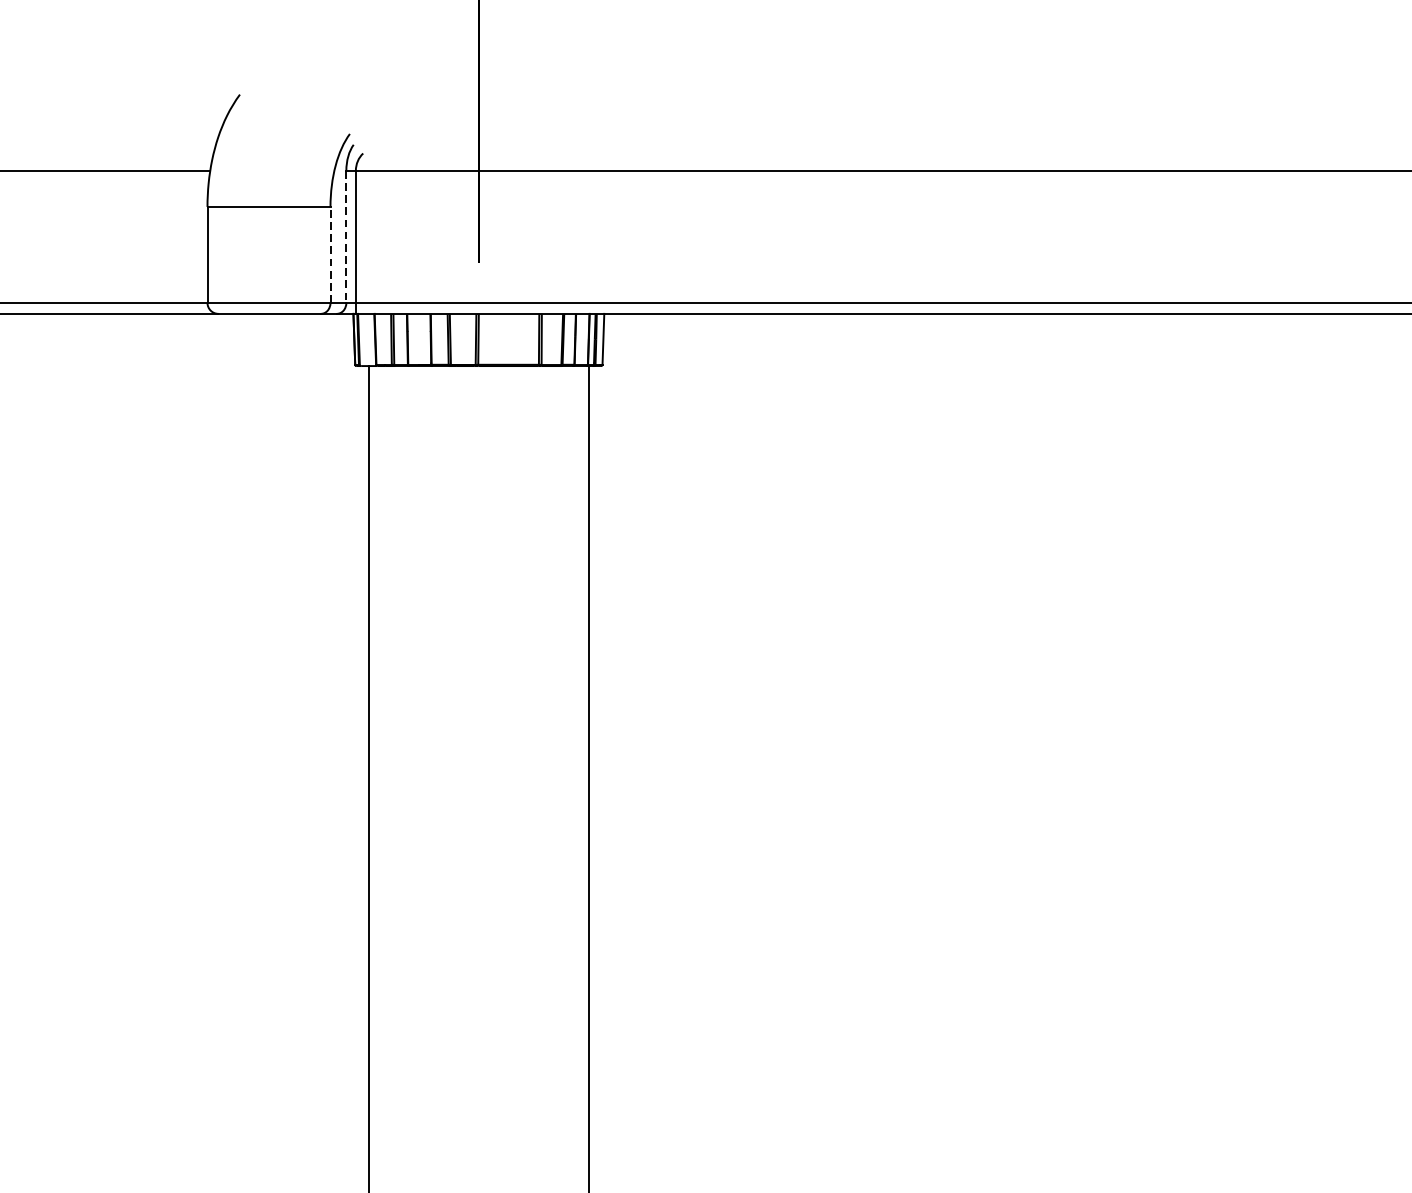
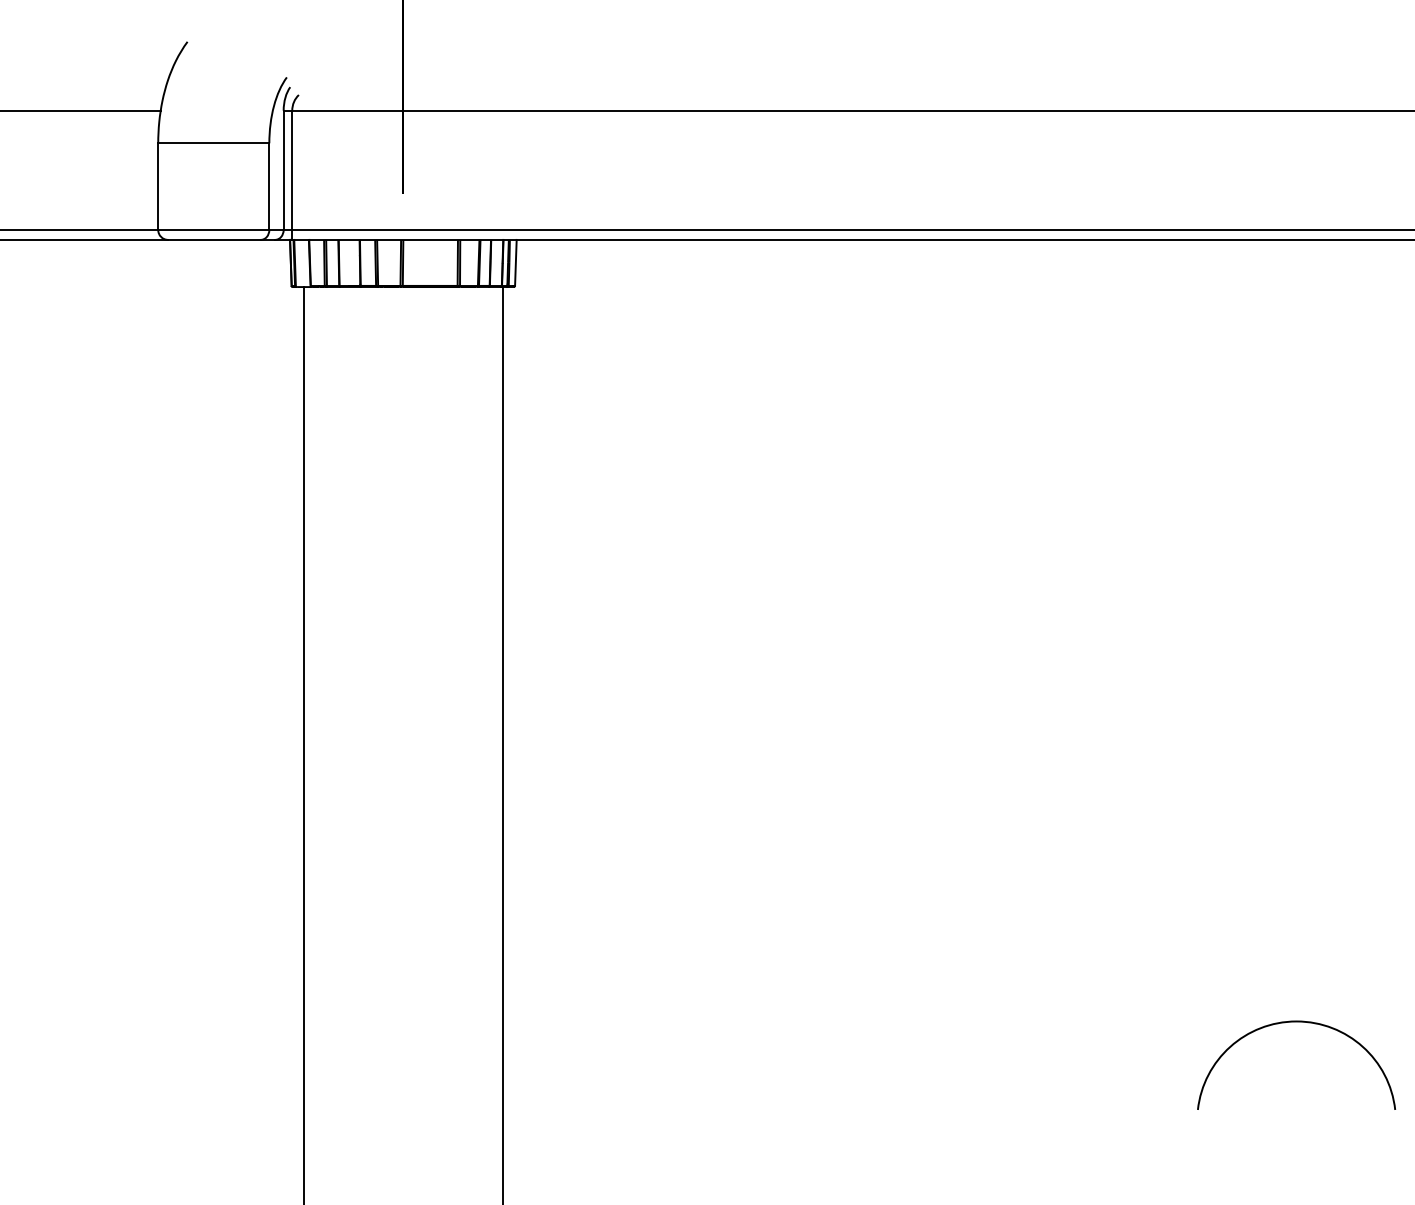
line: (346, 237) -> (283, 170), dashed -> solid
line: (330, 254) -> (269, 186), dashed -> solid

